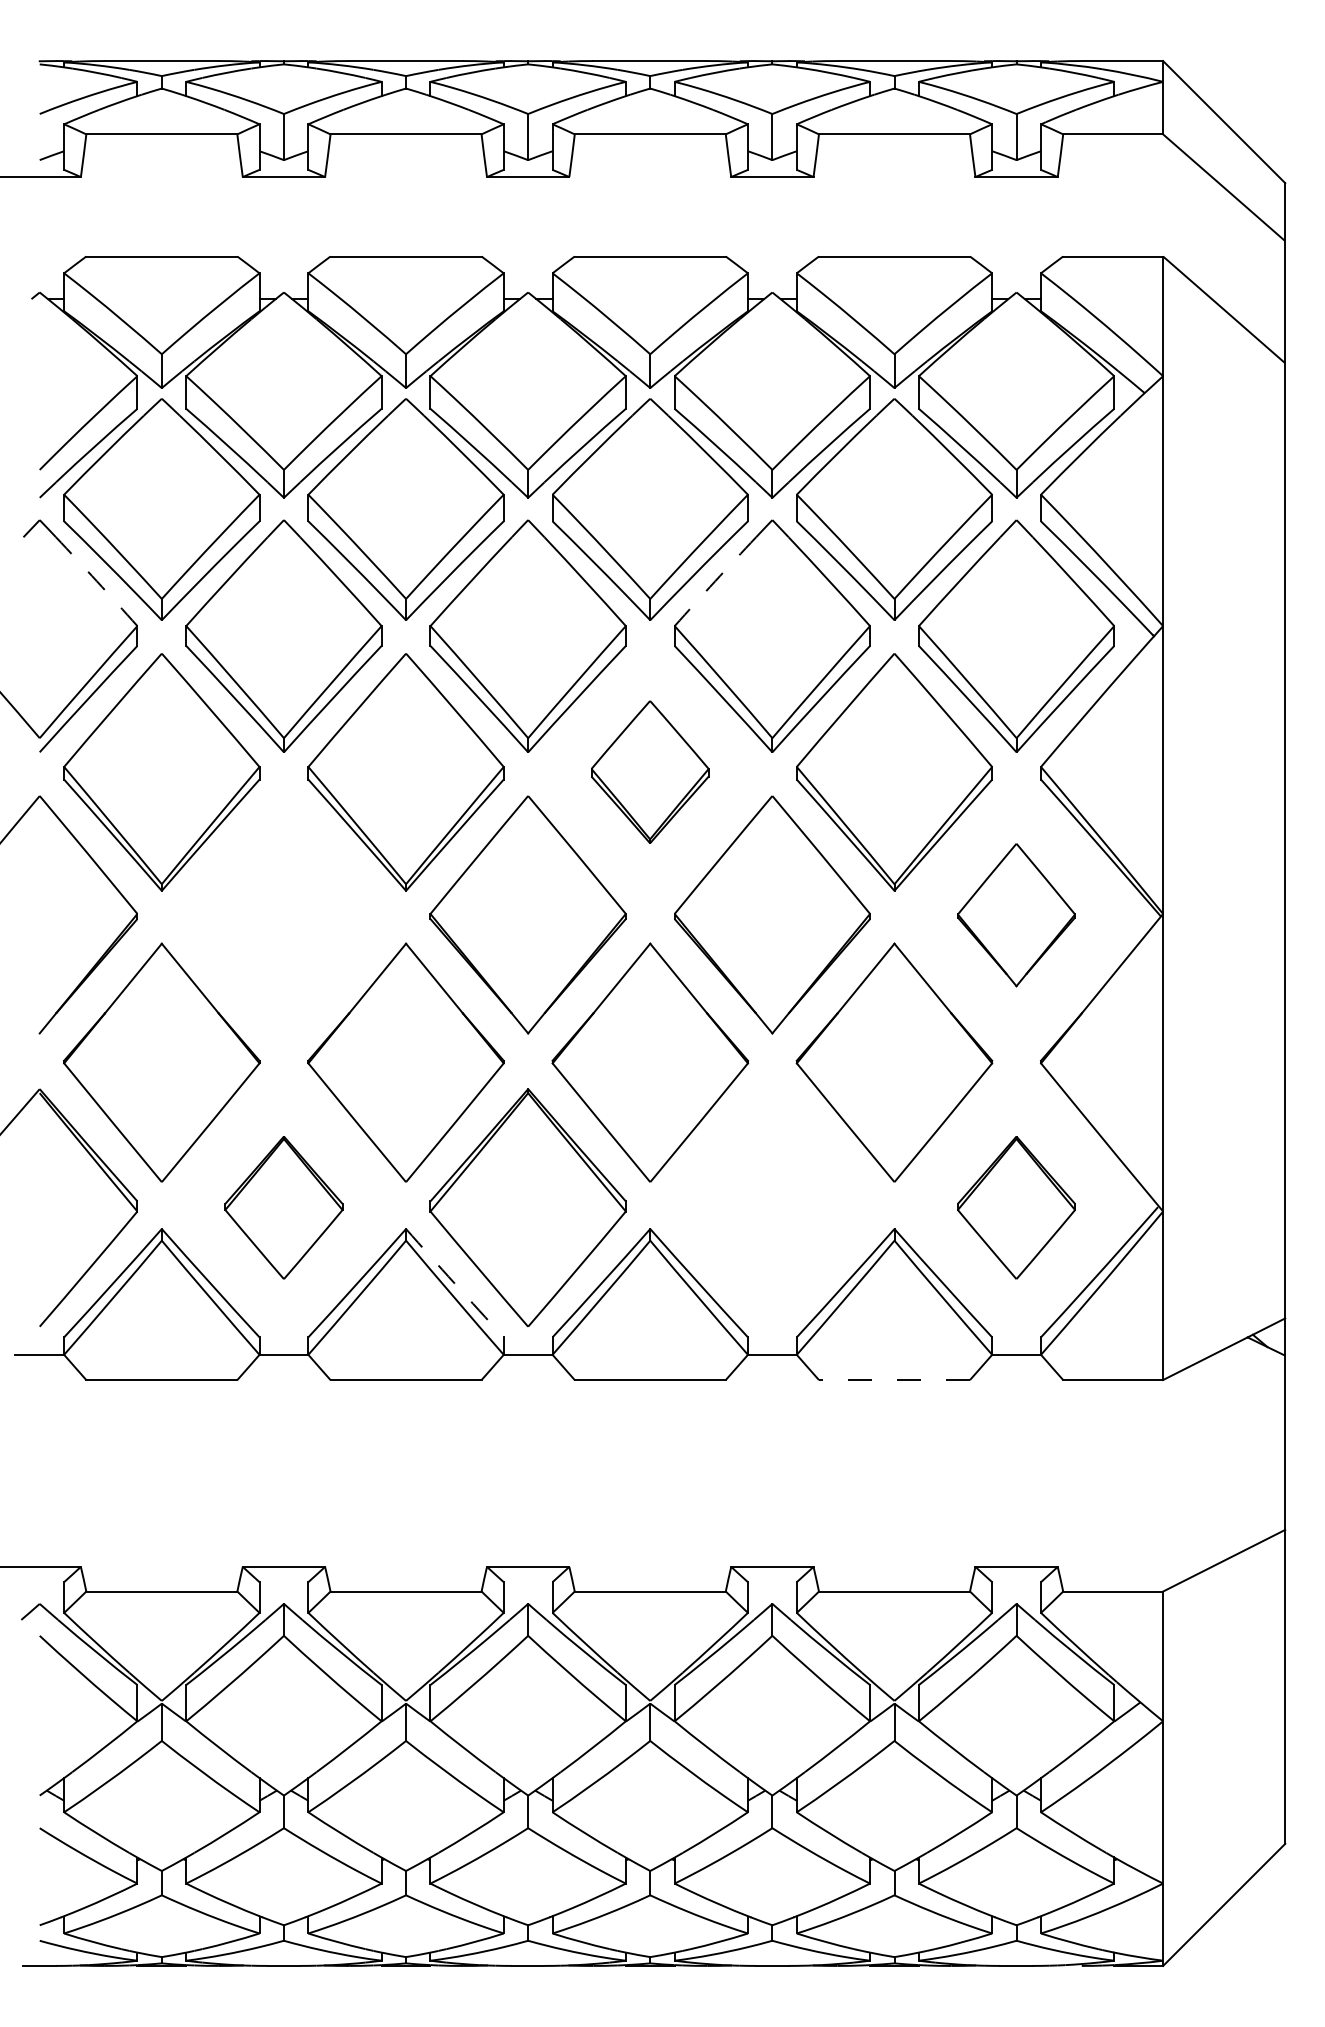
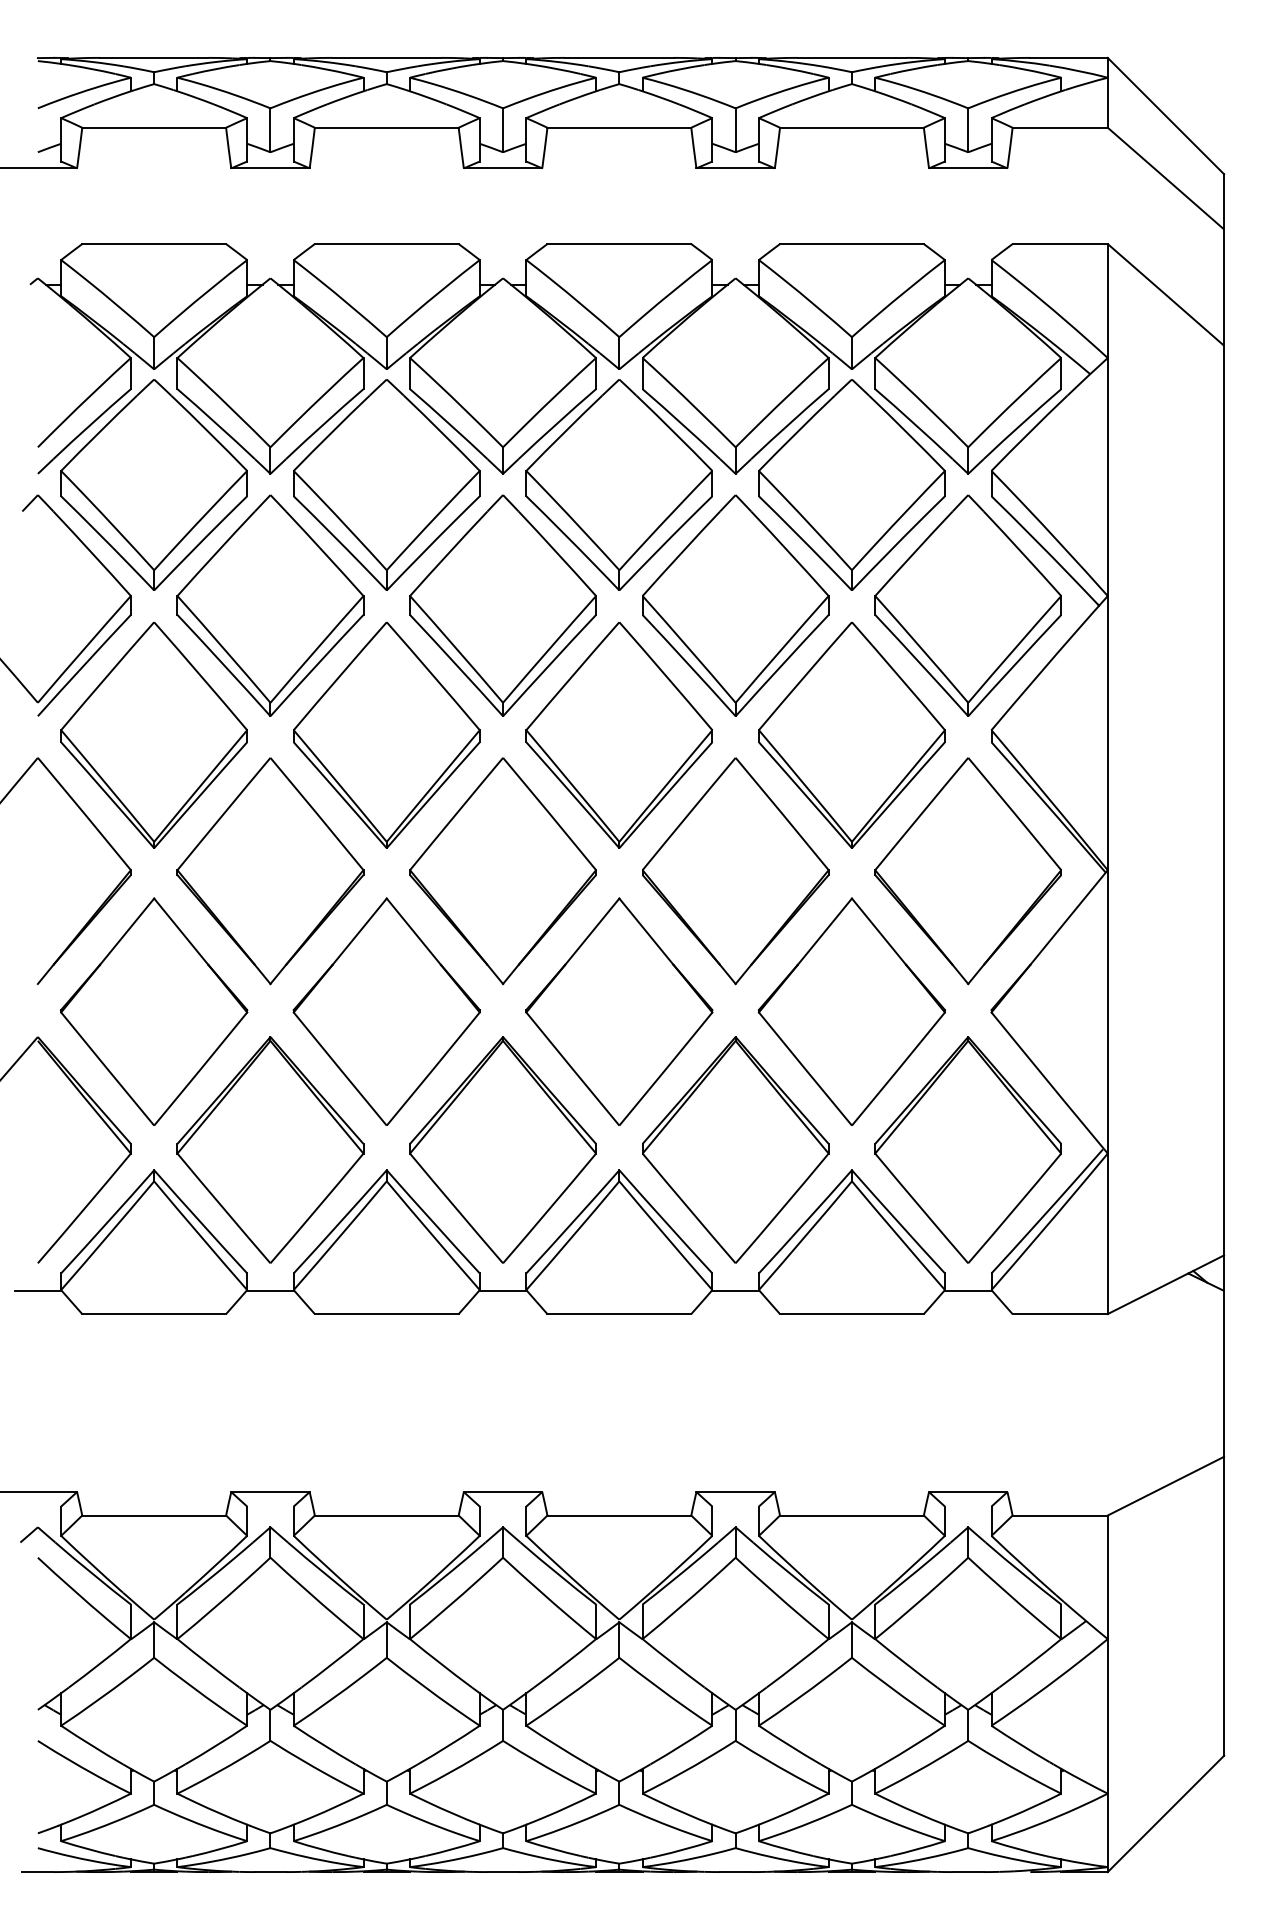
arc: (97, 581) -> (92, 553), dashed -> solid
arc: (715, 581) -> (681, 553), dashed -> solid
part: (649, 771) -> (618, 734), size x1.67
part: (283, 915) -> (270, 871), added
part: (1015, 915) -> (967, 871), size x1.67
part: (283, 1207) -> (270, 1149), size x1.67
part: (772, 1207) -> (735, 1149), added
part: (1015, 1207) -> (967, 1149), size x1.67
arc: (455, 1283) -> (433, 1222), dashed -> solid
line: (894, 1380) -> (851, 1314), dashed -> solid

